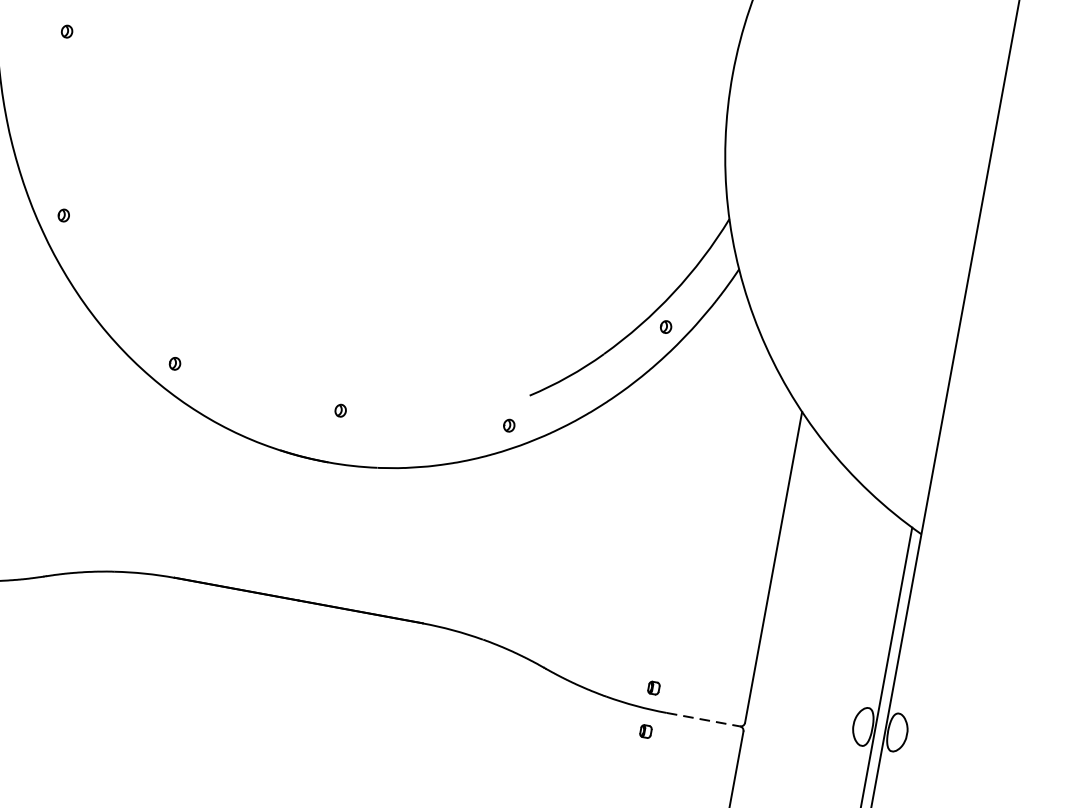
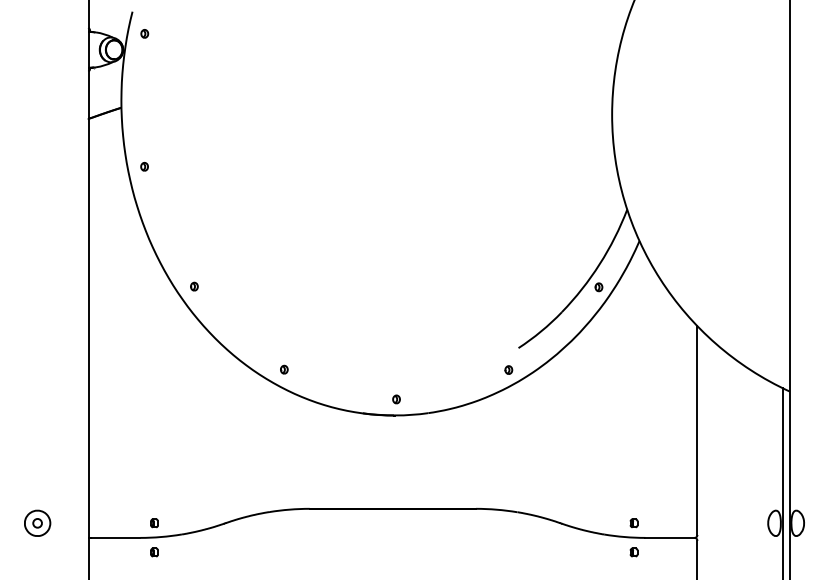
part: (67, 31) -> (144, 166), moved
part: (340, 410) -> (396, 399), moved
line: (702, 718) -> (669, 537), dashed -> solid

